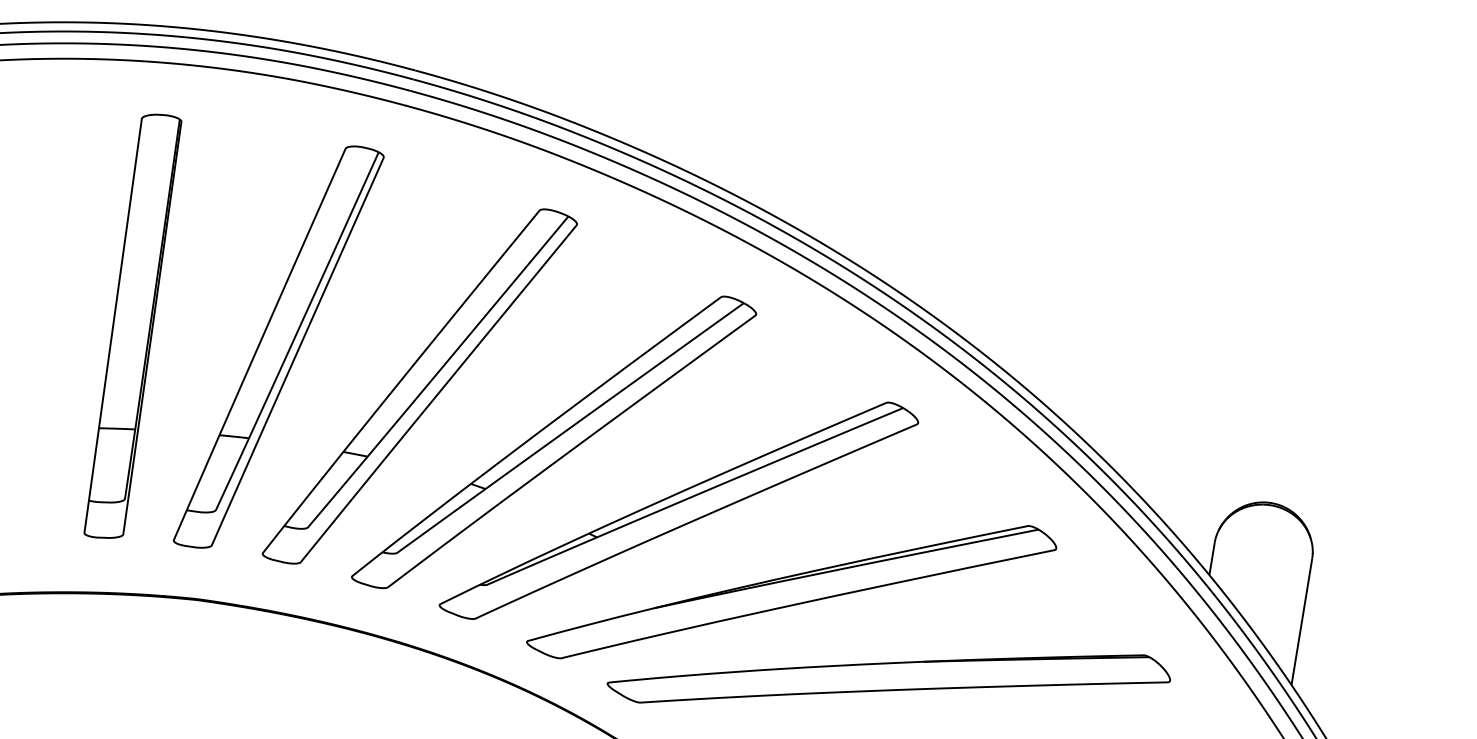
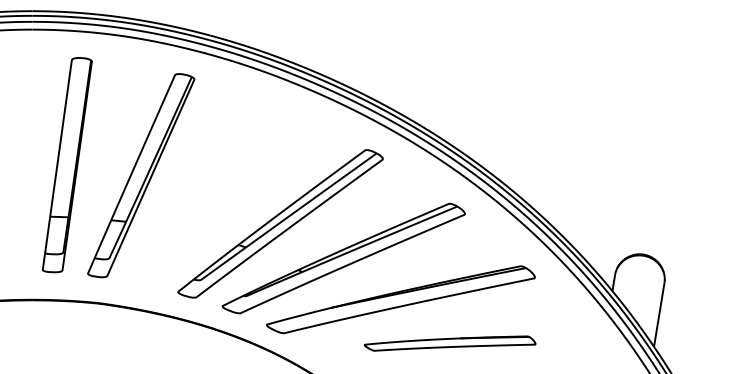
part: (419, 386) -> (212, 195), removed
part: (887, 678) -> (449, 343), size x0.6

